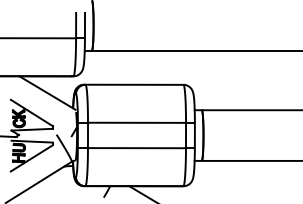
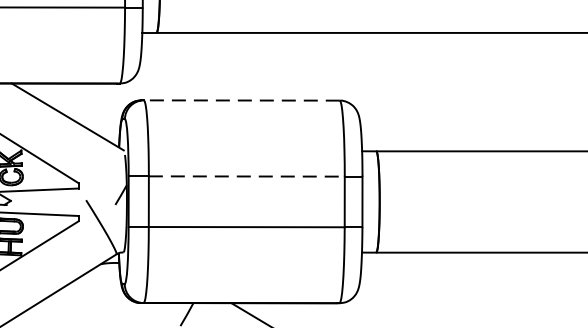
line: (134, 84) -> (241, 99), solid -> dashed
line: (137, 122) -> (247, 175), solid -> dashed

